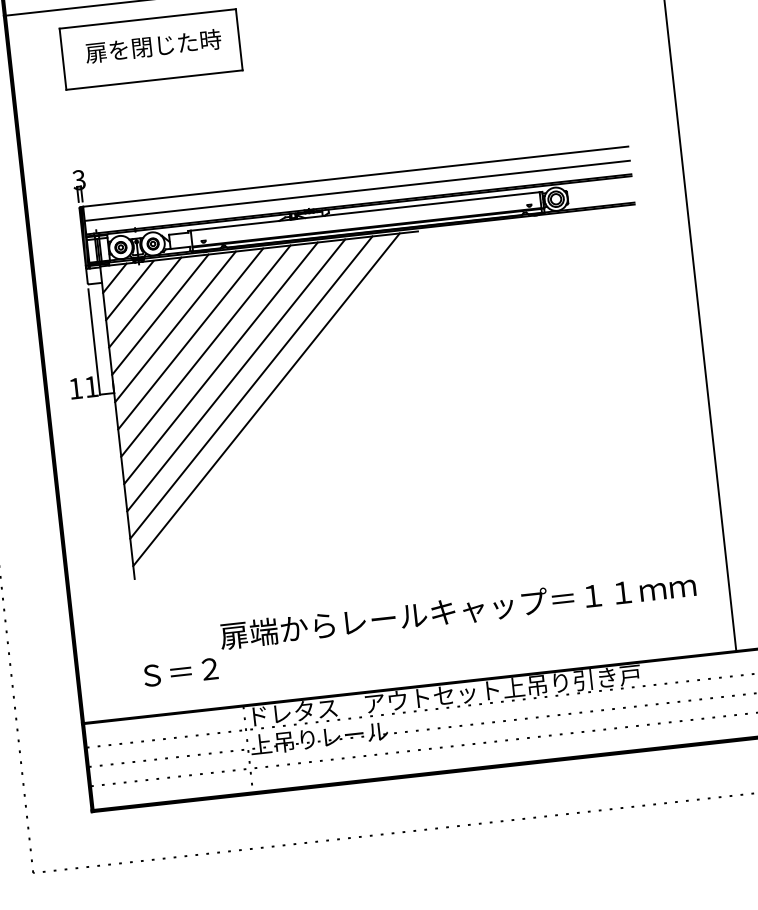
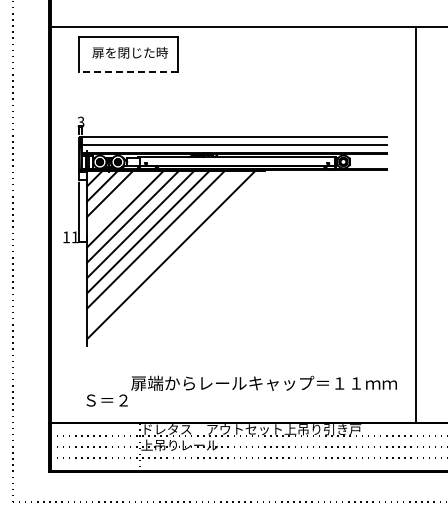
line: (153, 80) -> (128, 71), solid -> dashed
line: (159, 314) -> (117, 201), removed
line: (251, 387) -> (163, 247), removed

